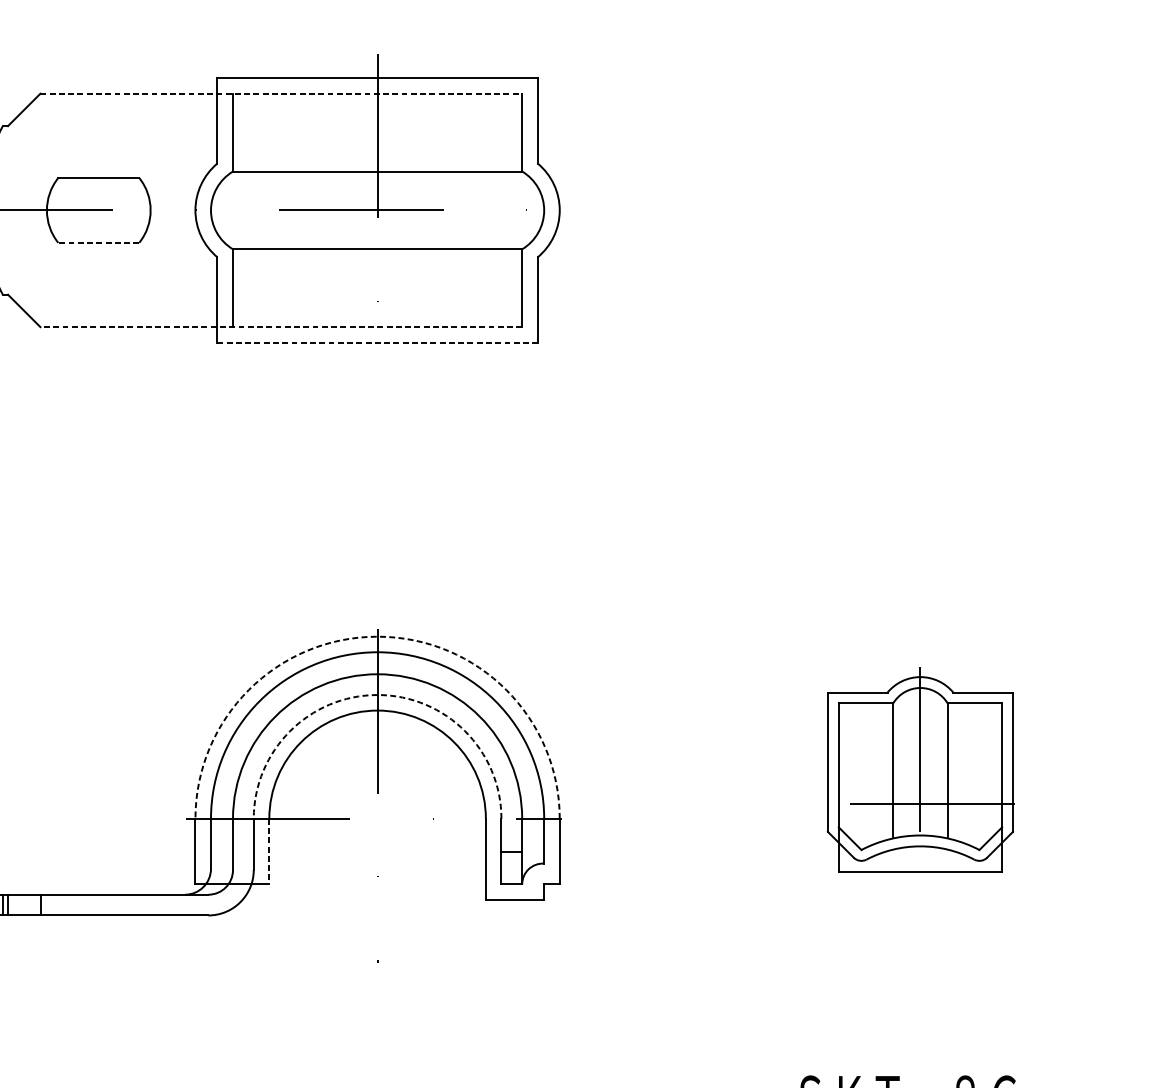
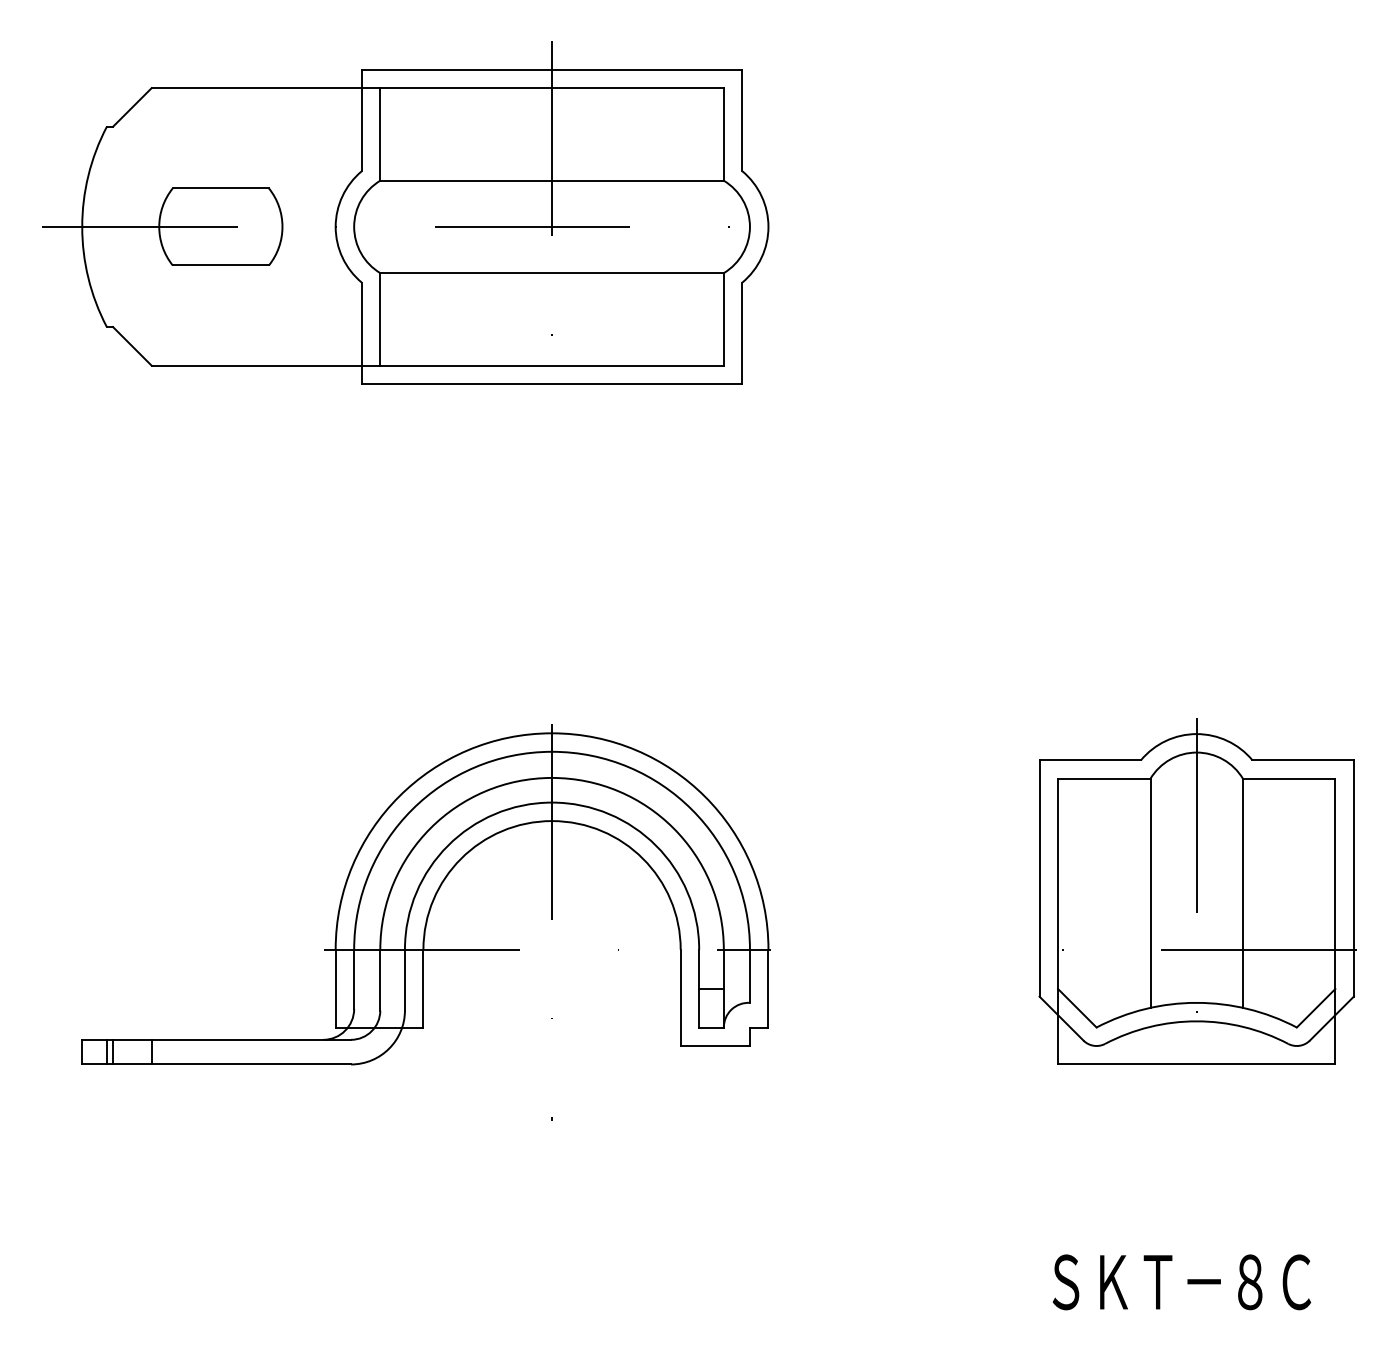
line: (281, 93) -> (438, 88), dashed -> solid
line: (98, 242) -> (220, 265), dashed -> solid
line: (281, 327) -> (437, 365), dashed -> solid
line: (377, 343) -> (552, 384), dashed -> solid
arc: (377, 636) -> (552, 733), dashed -> solid
arc: (377, 694) -> (552, 802), dashed -> solid
part: (920, 769) -> (1197, 891), size x1.43
line: (269, 851) -> (423, 988), dashed -> solid

